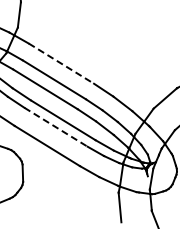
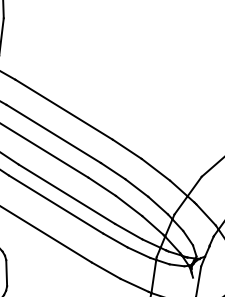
line: (61, 63) -> (64, 109), dashed -> solid
line: (56, 127) -> (56, 204), dashed -> solid

